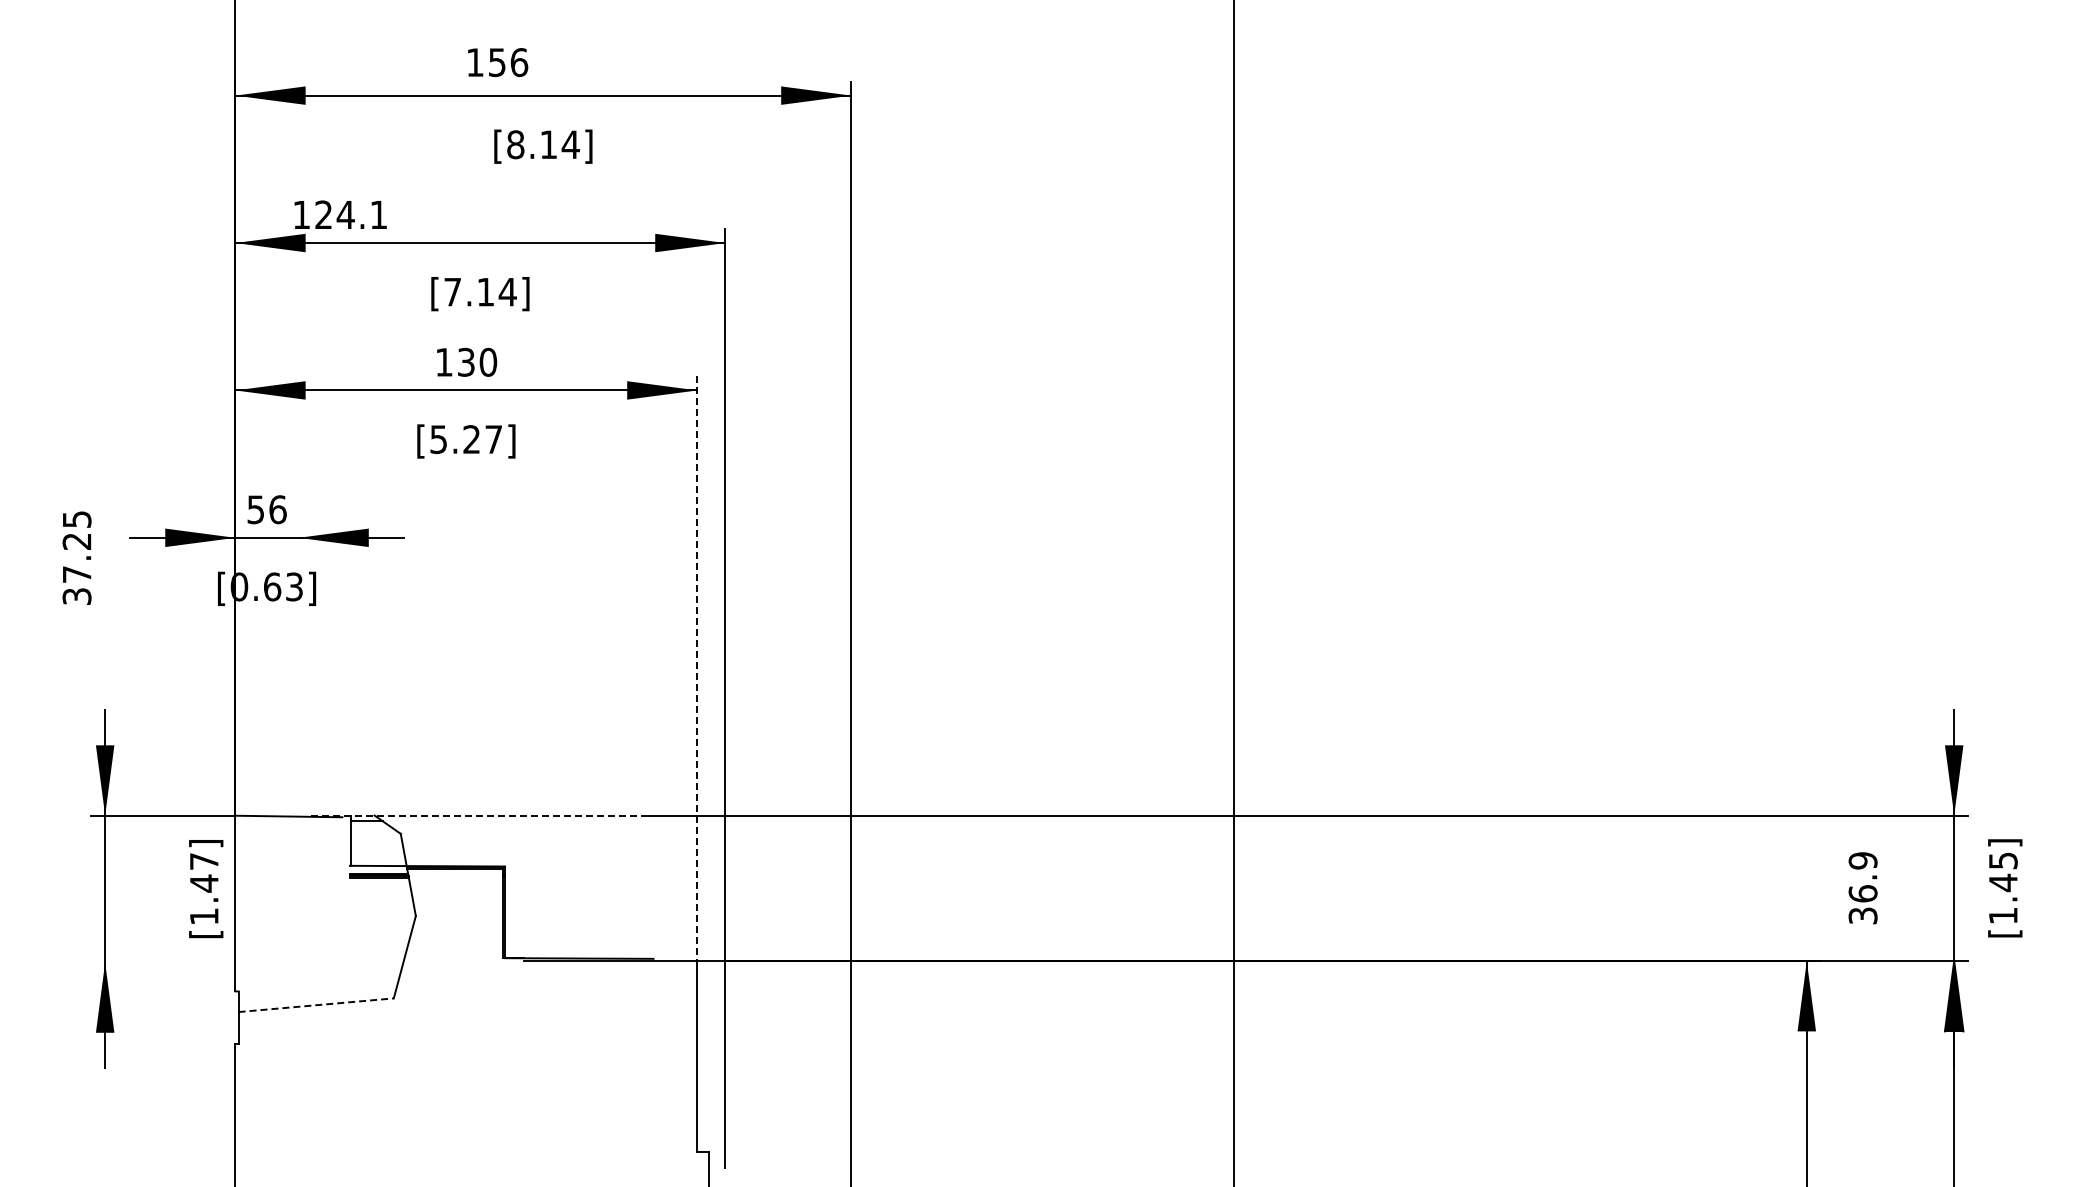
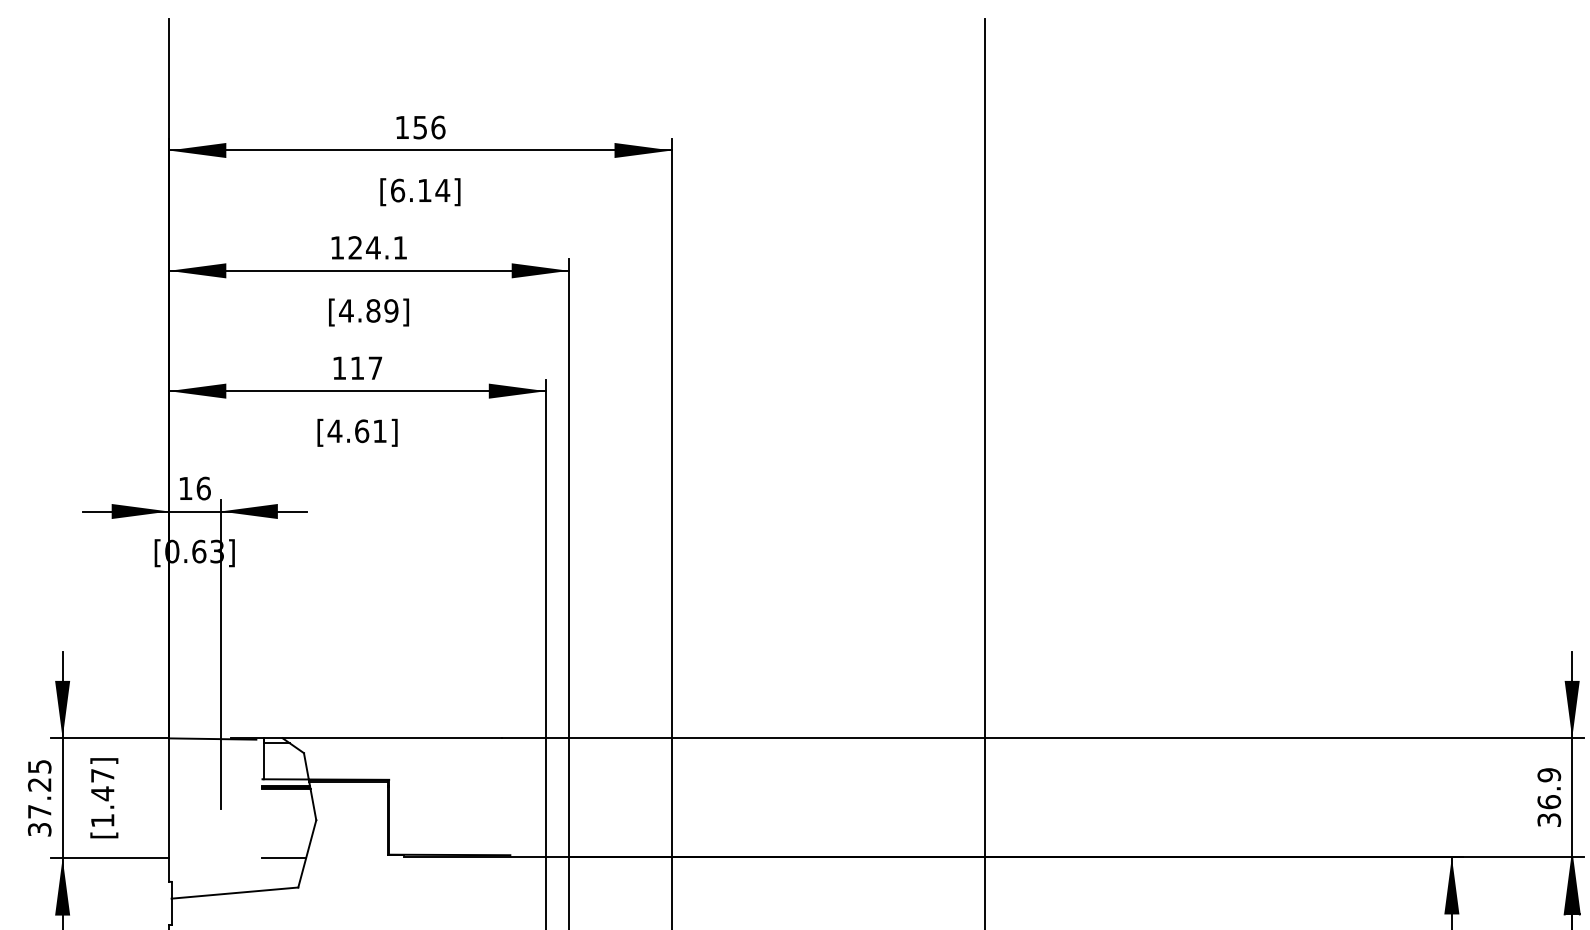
text: (498, 62) -> (421, 127), moved
text: (515, 144) -> (397, 190), [8.14] -> [6.14]
text: (340, 214) -> (369, 247), moved
text: (479, 291) -> (368, 310), [7.14] -> [4.89]
text: (477, 361) -> (366, 367), 130 -> 117
text: (465, 439) -> (356, 431), [5.27] -> [4.61]
text: (255, 509) -> (185, 488), 56 -> 16
text: (76, 557) -> (39, 797), moved
line: (697, 669) -> (546, 618), dashed -> solid
line: (298, 712) -> (220, 654), added
line: (478, 815) -> (367, 738), dashed -> solid
text: (1862, 888) -> (1548, 797), moved
text: (206, 889) -> (104, 798), moved
line: (163, 962) -> (110, 858), added
line: (376, 962) -> (284, 858), added
line: (316, 1005) -> (235, 893), dashed -> solid

